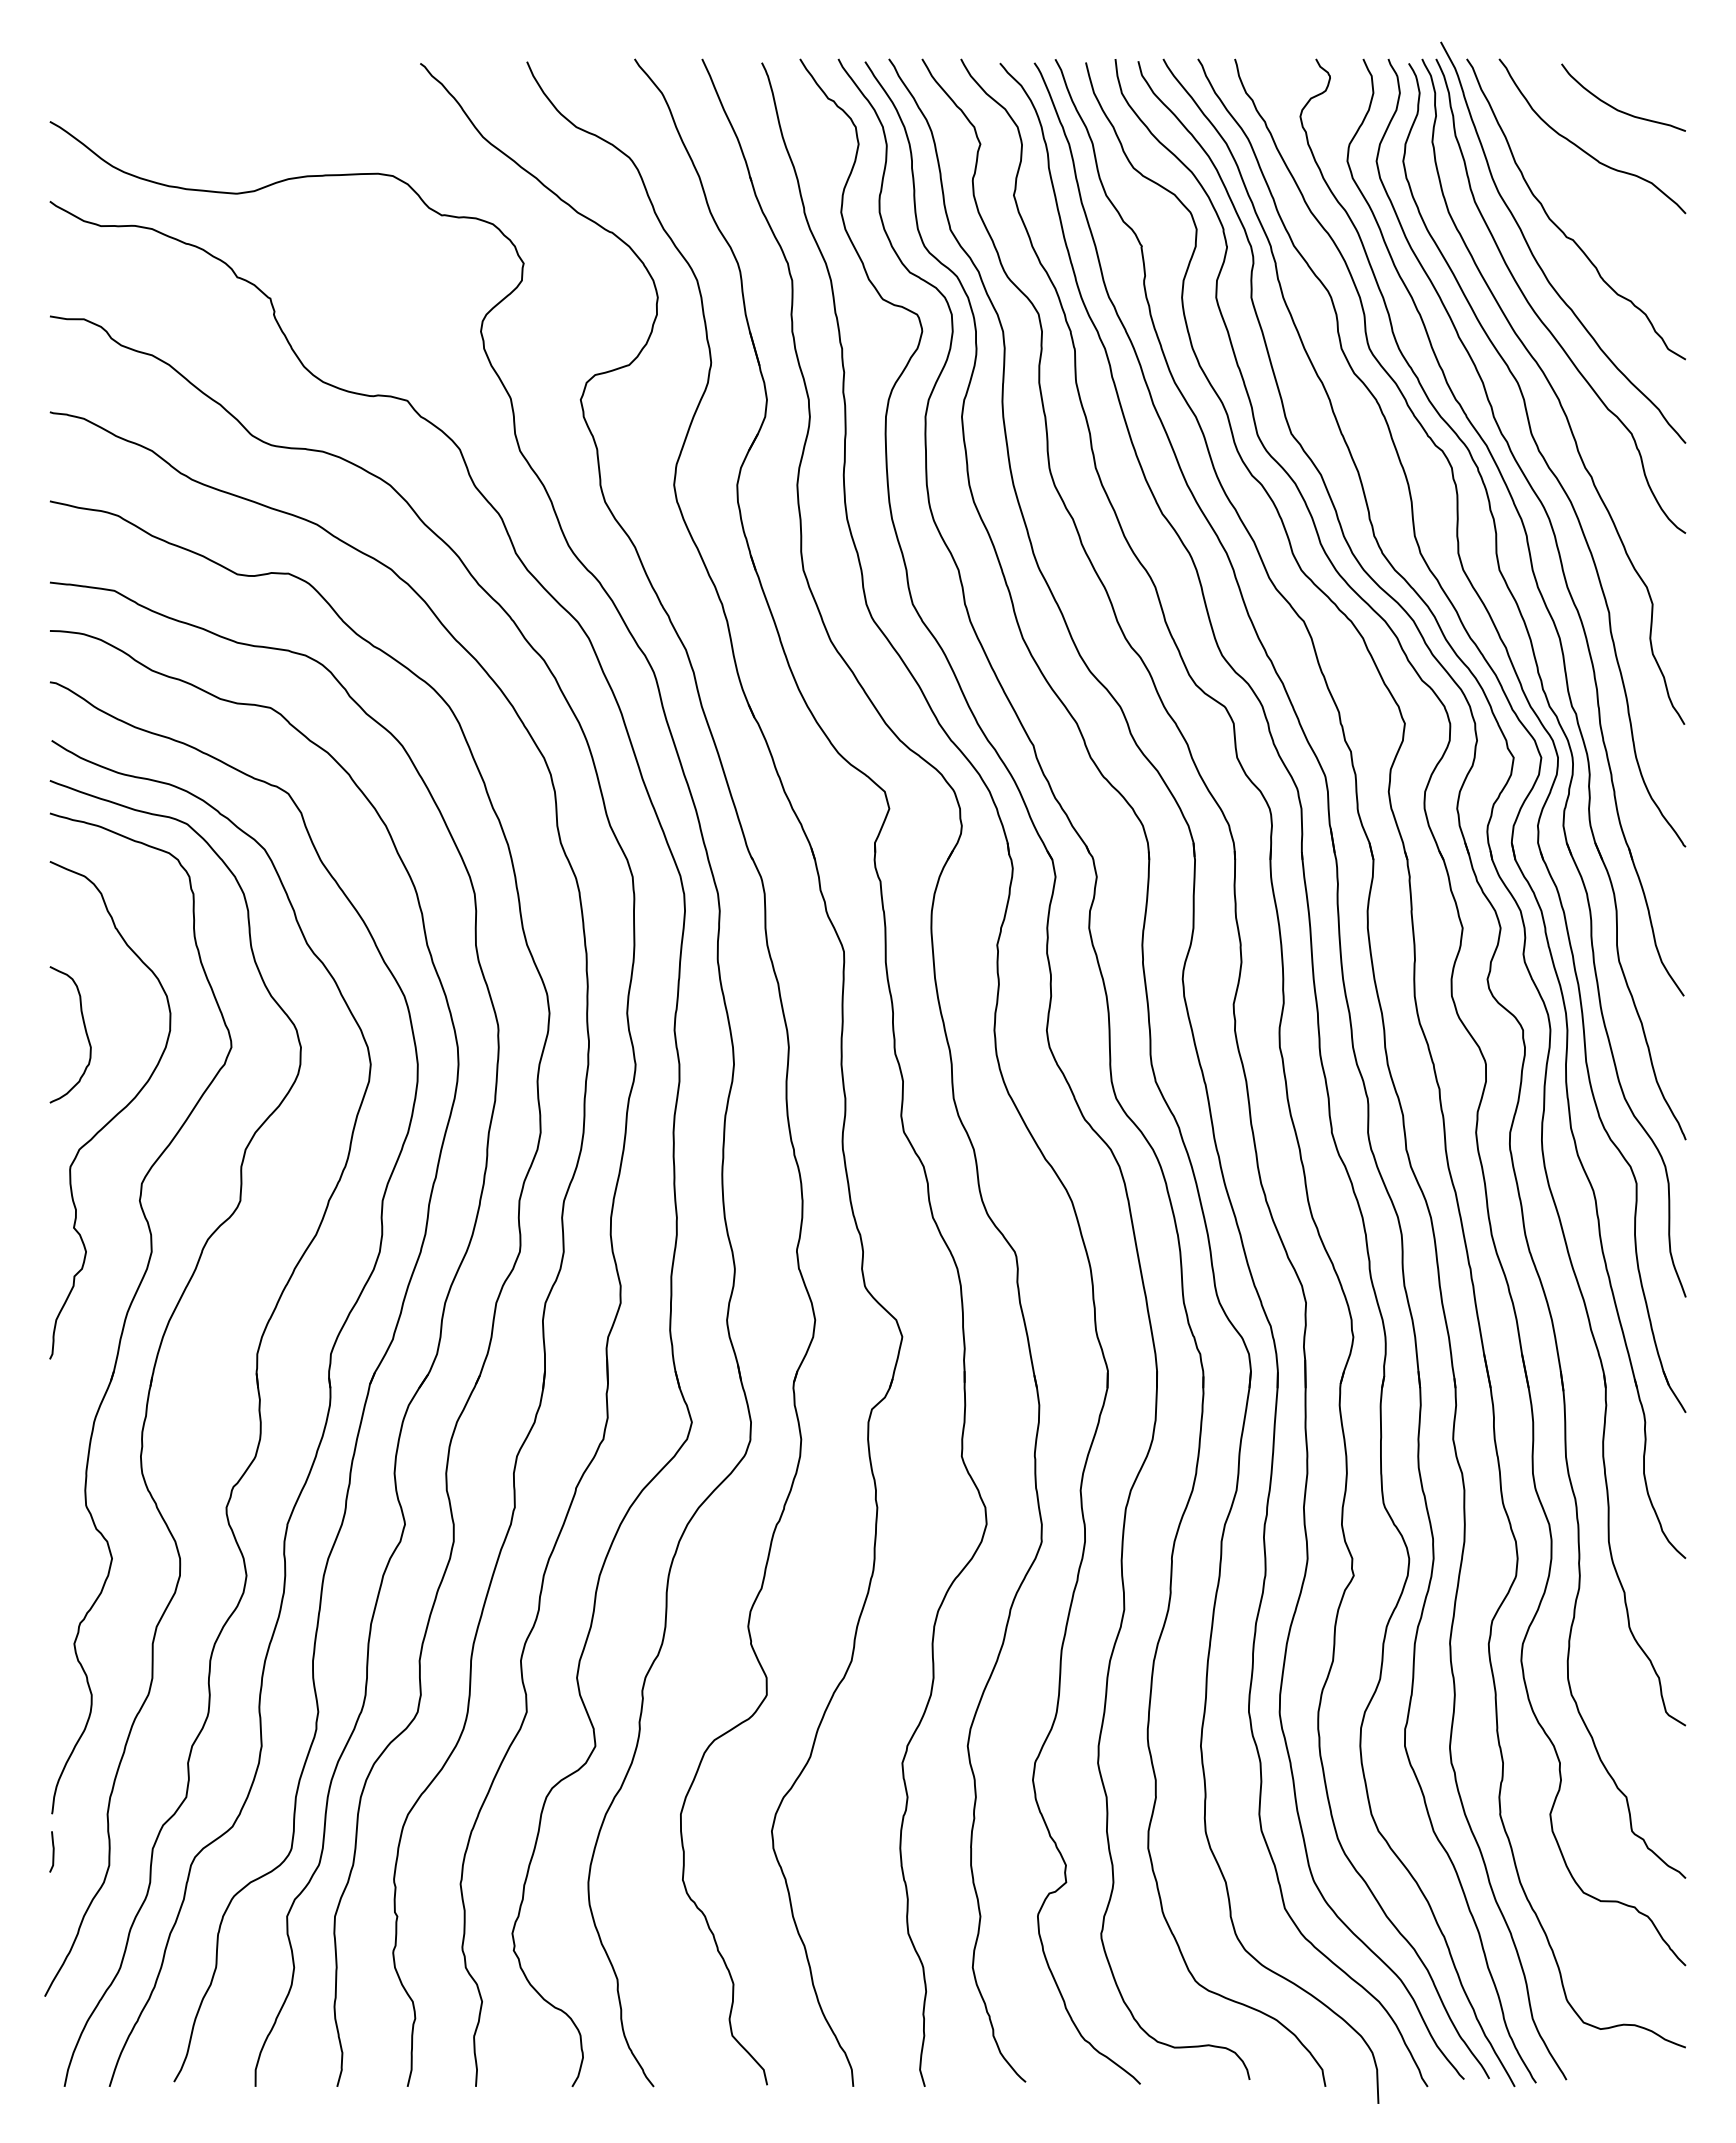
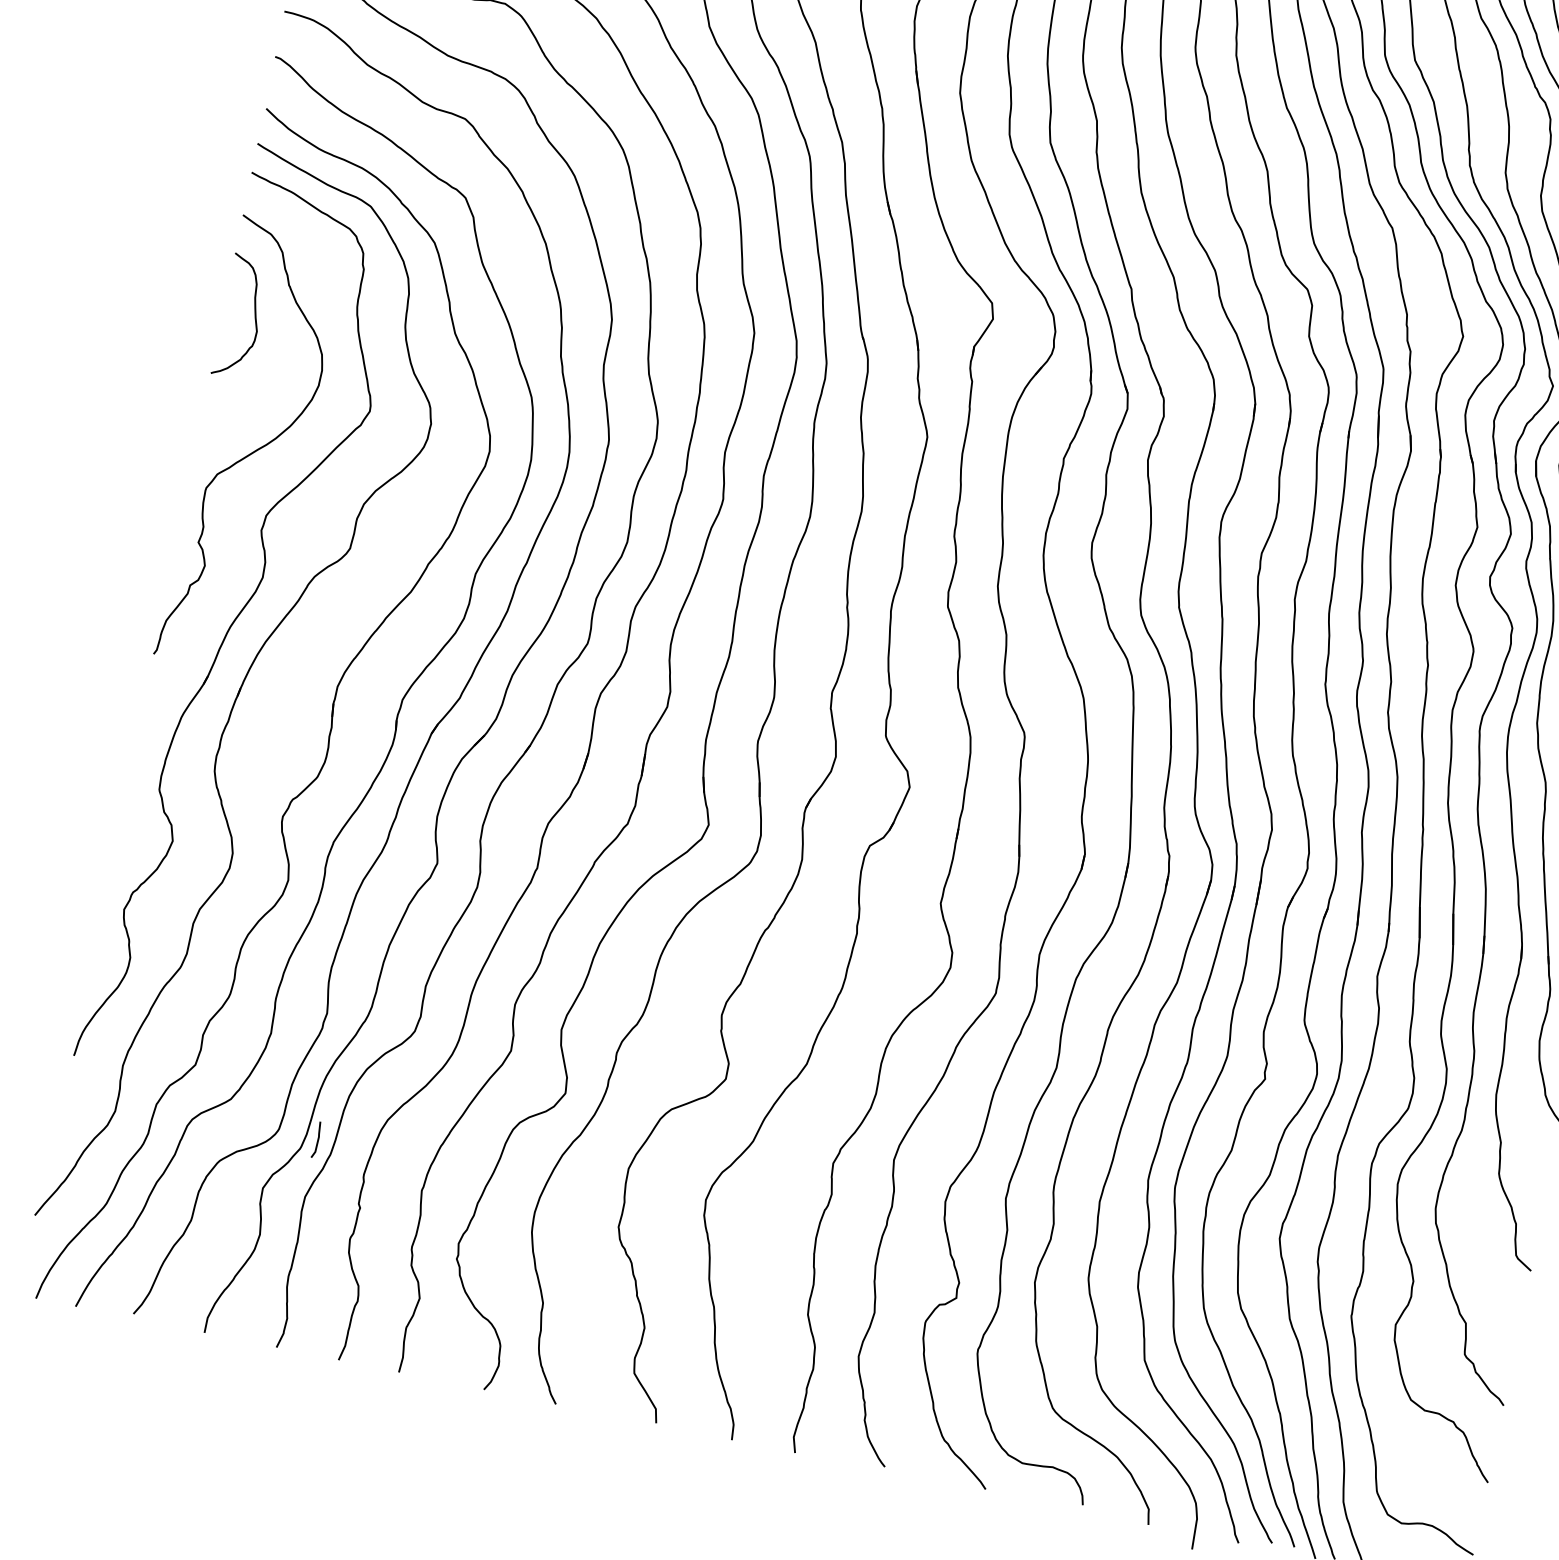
curve: (84, 1029) -> (254, 314), moved
line: (52, 1851) -> (317, 1139), moved

